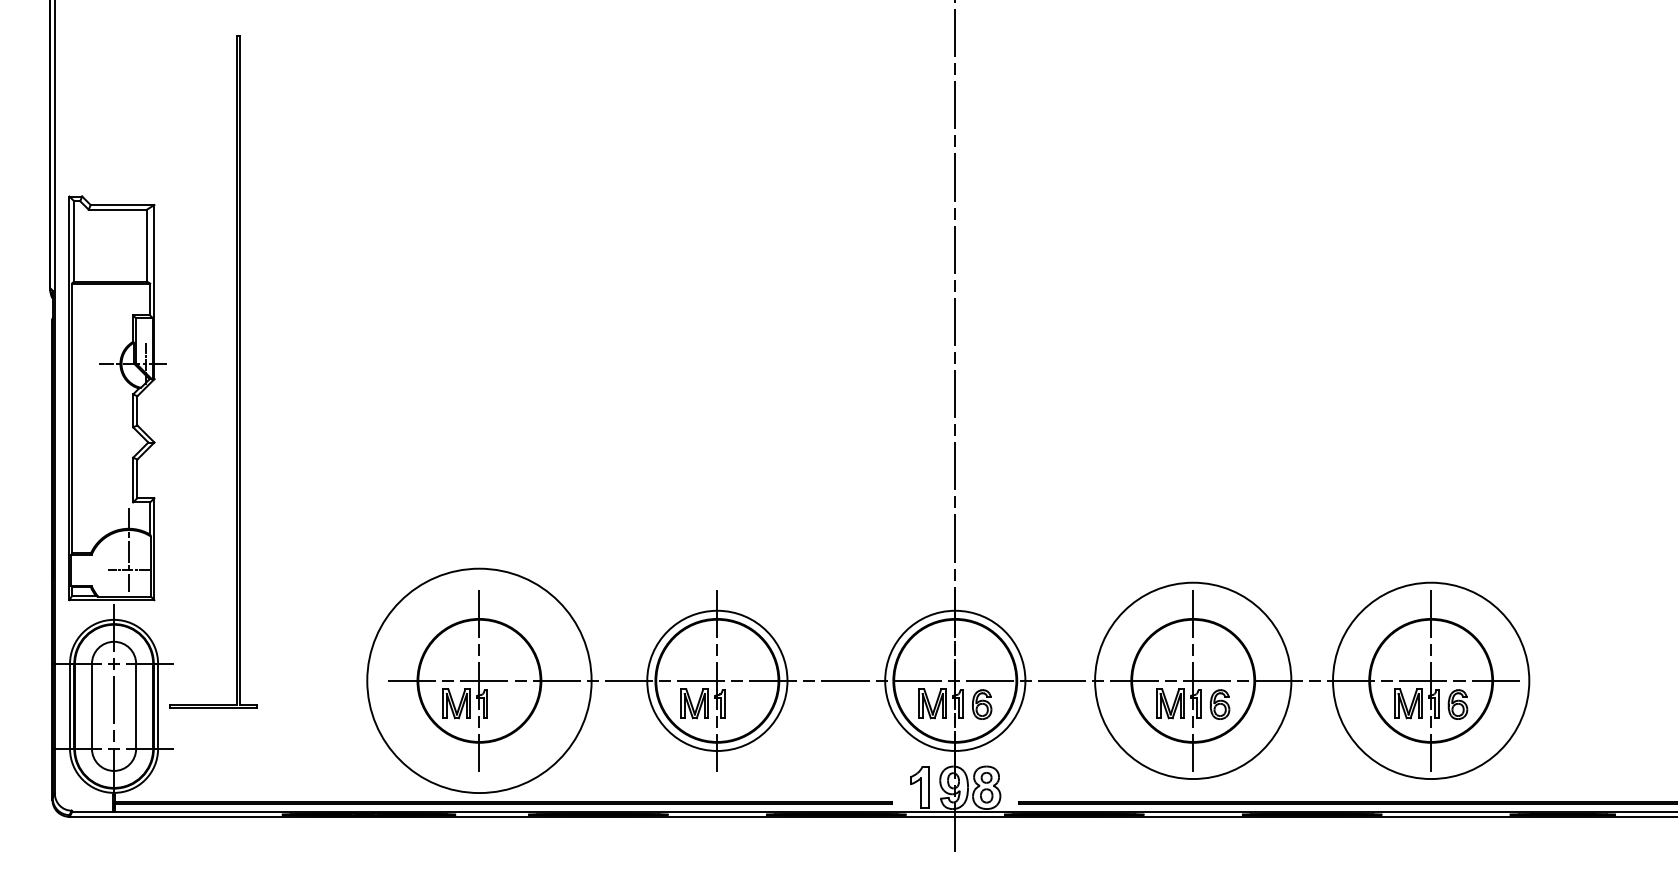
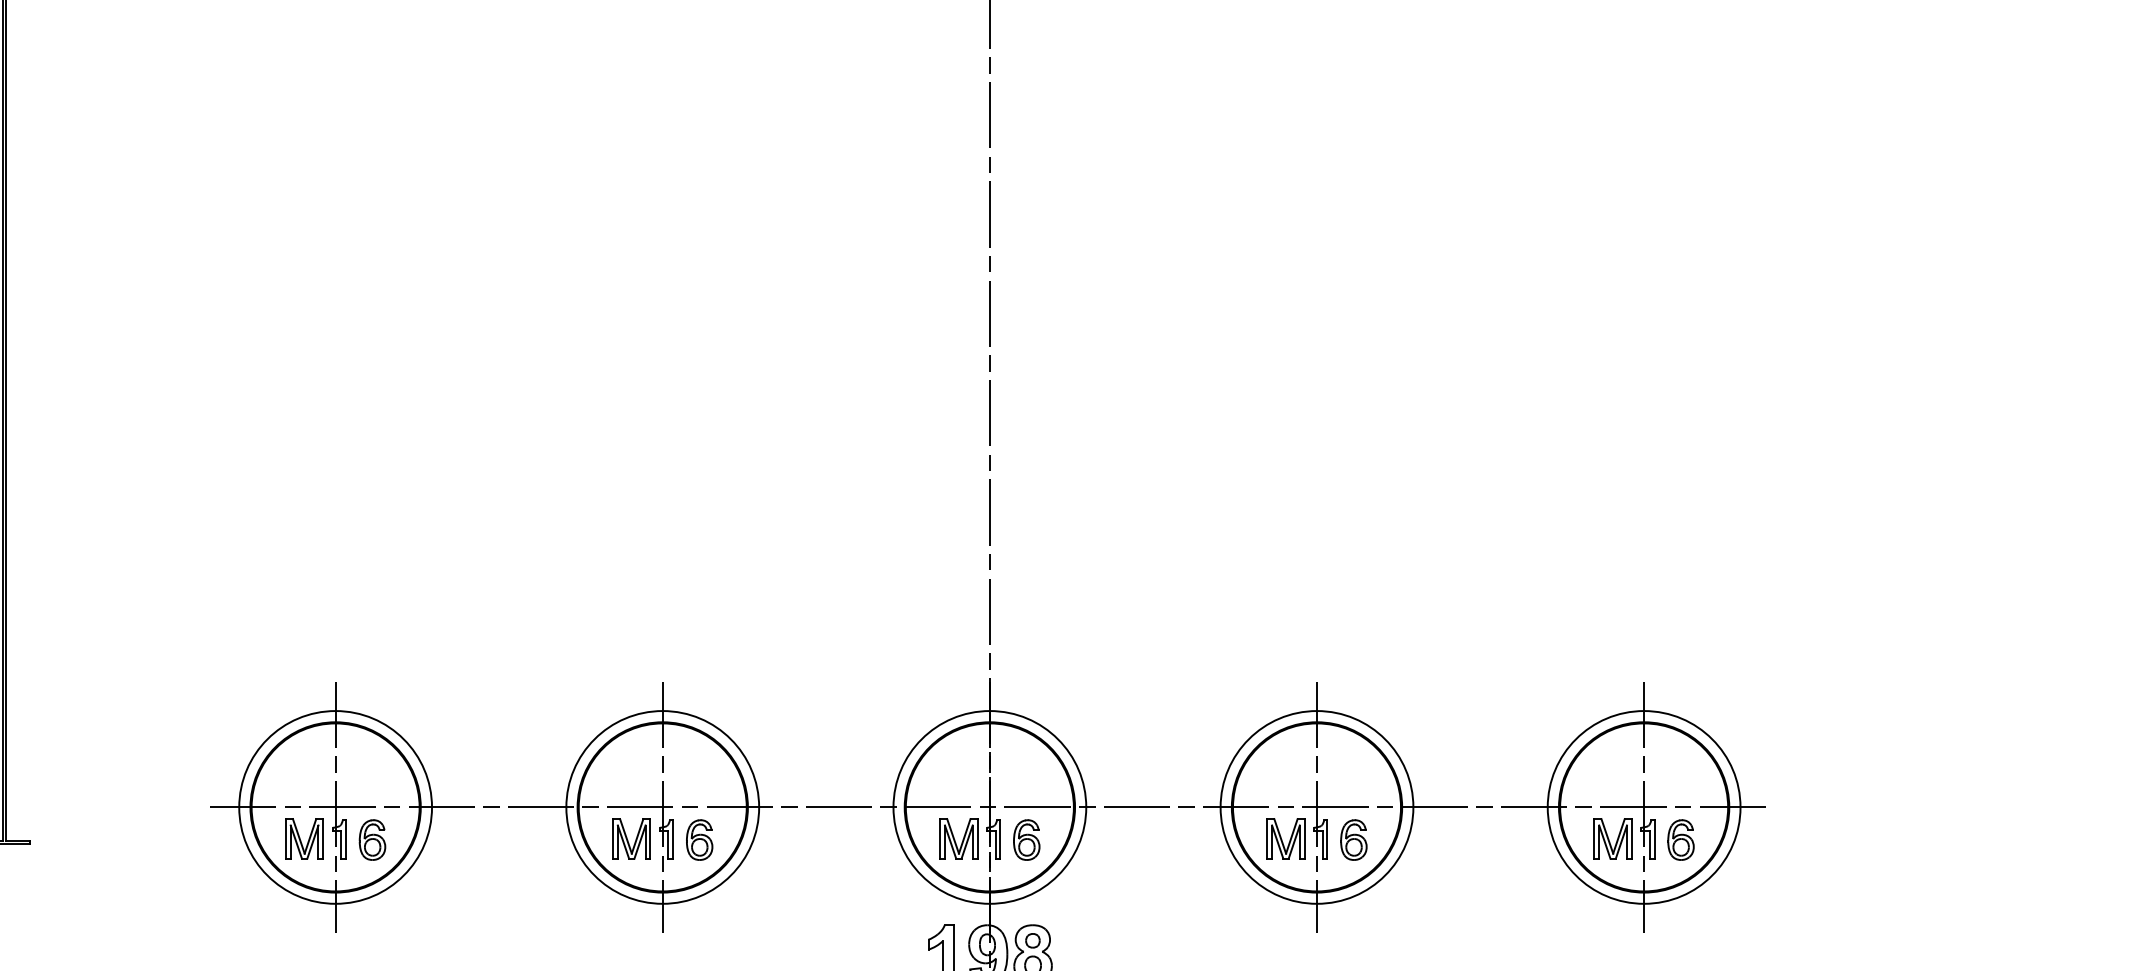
circle: (479, 680) -> (335, 806), size x0.62
circle: (1193, 680) -> (1317, 806), size x0.71
circle: (1431, 680) -> (1644, 806), size x0.71
part: (506, 704) -> (372, 839), added
part: (744, 704) -> (700, 839), added

